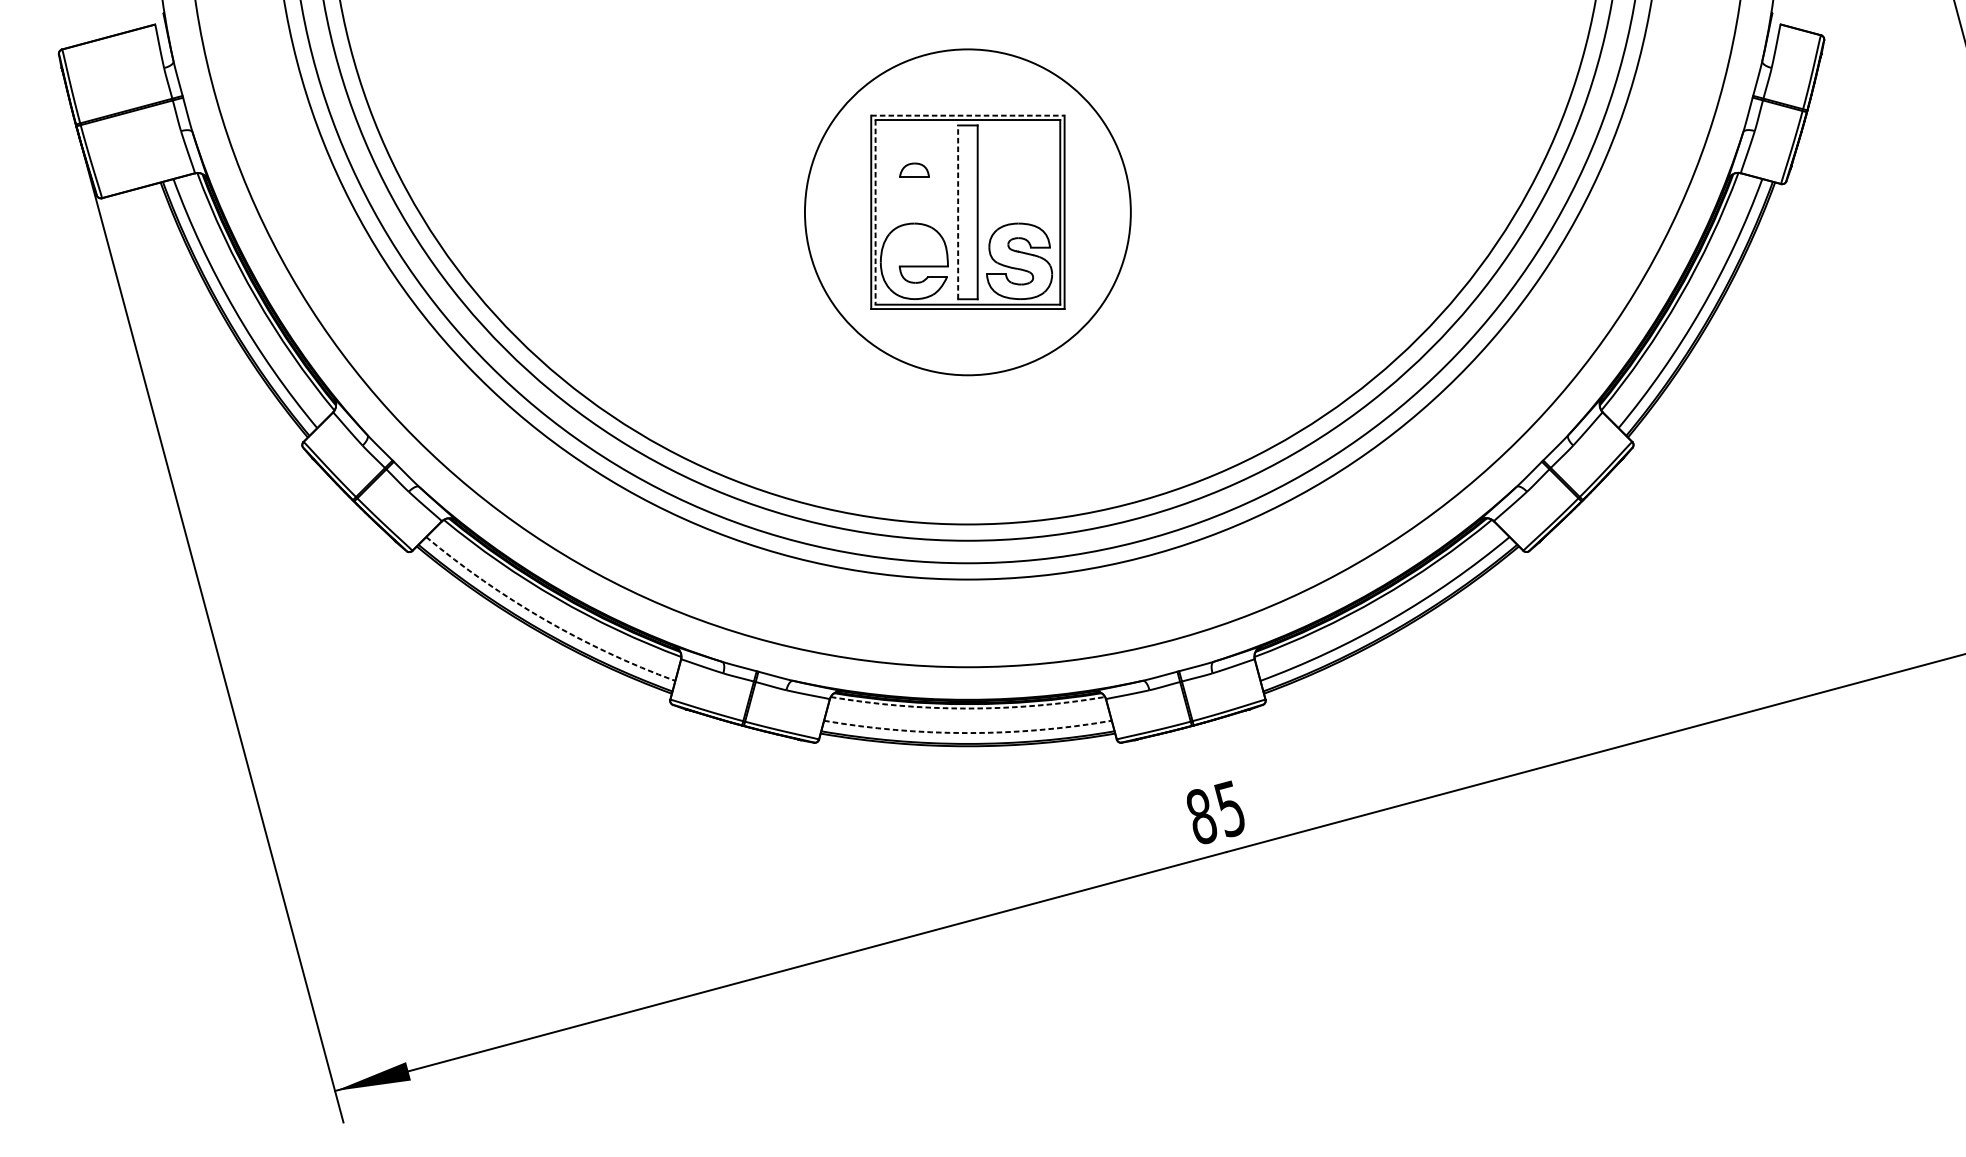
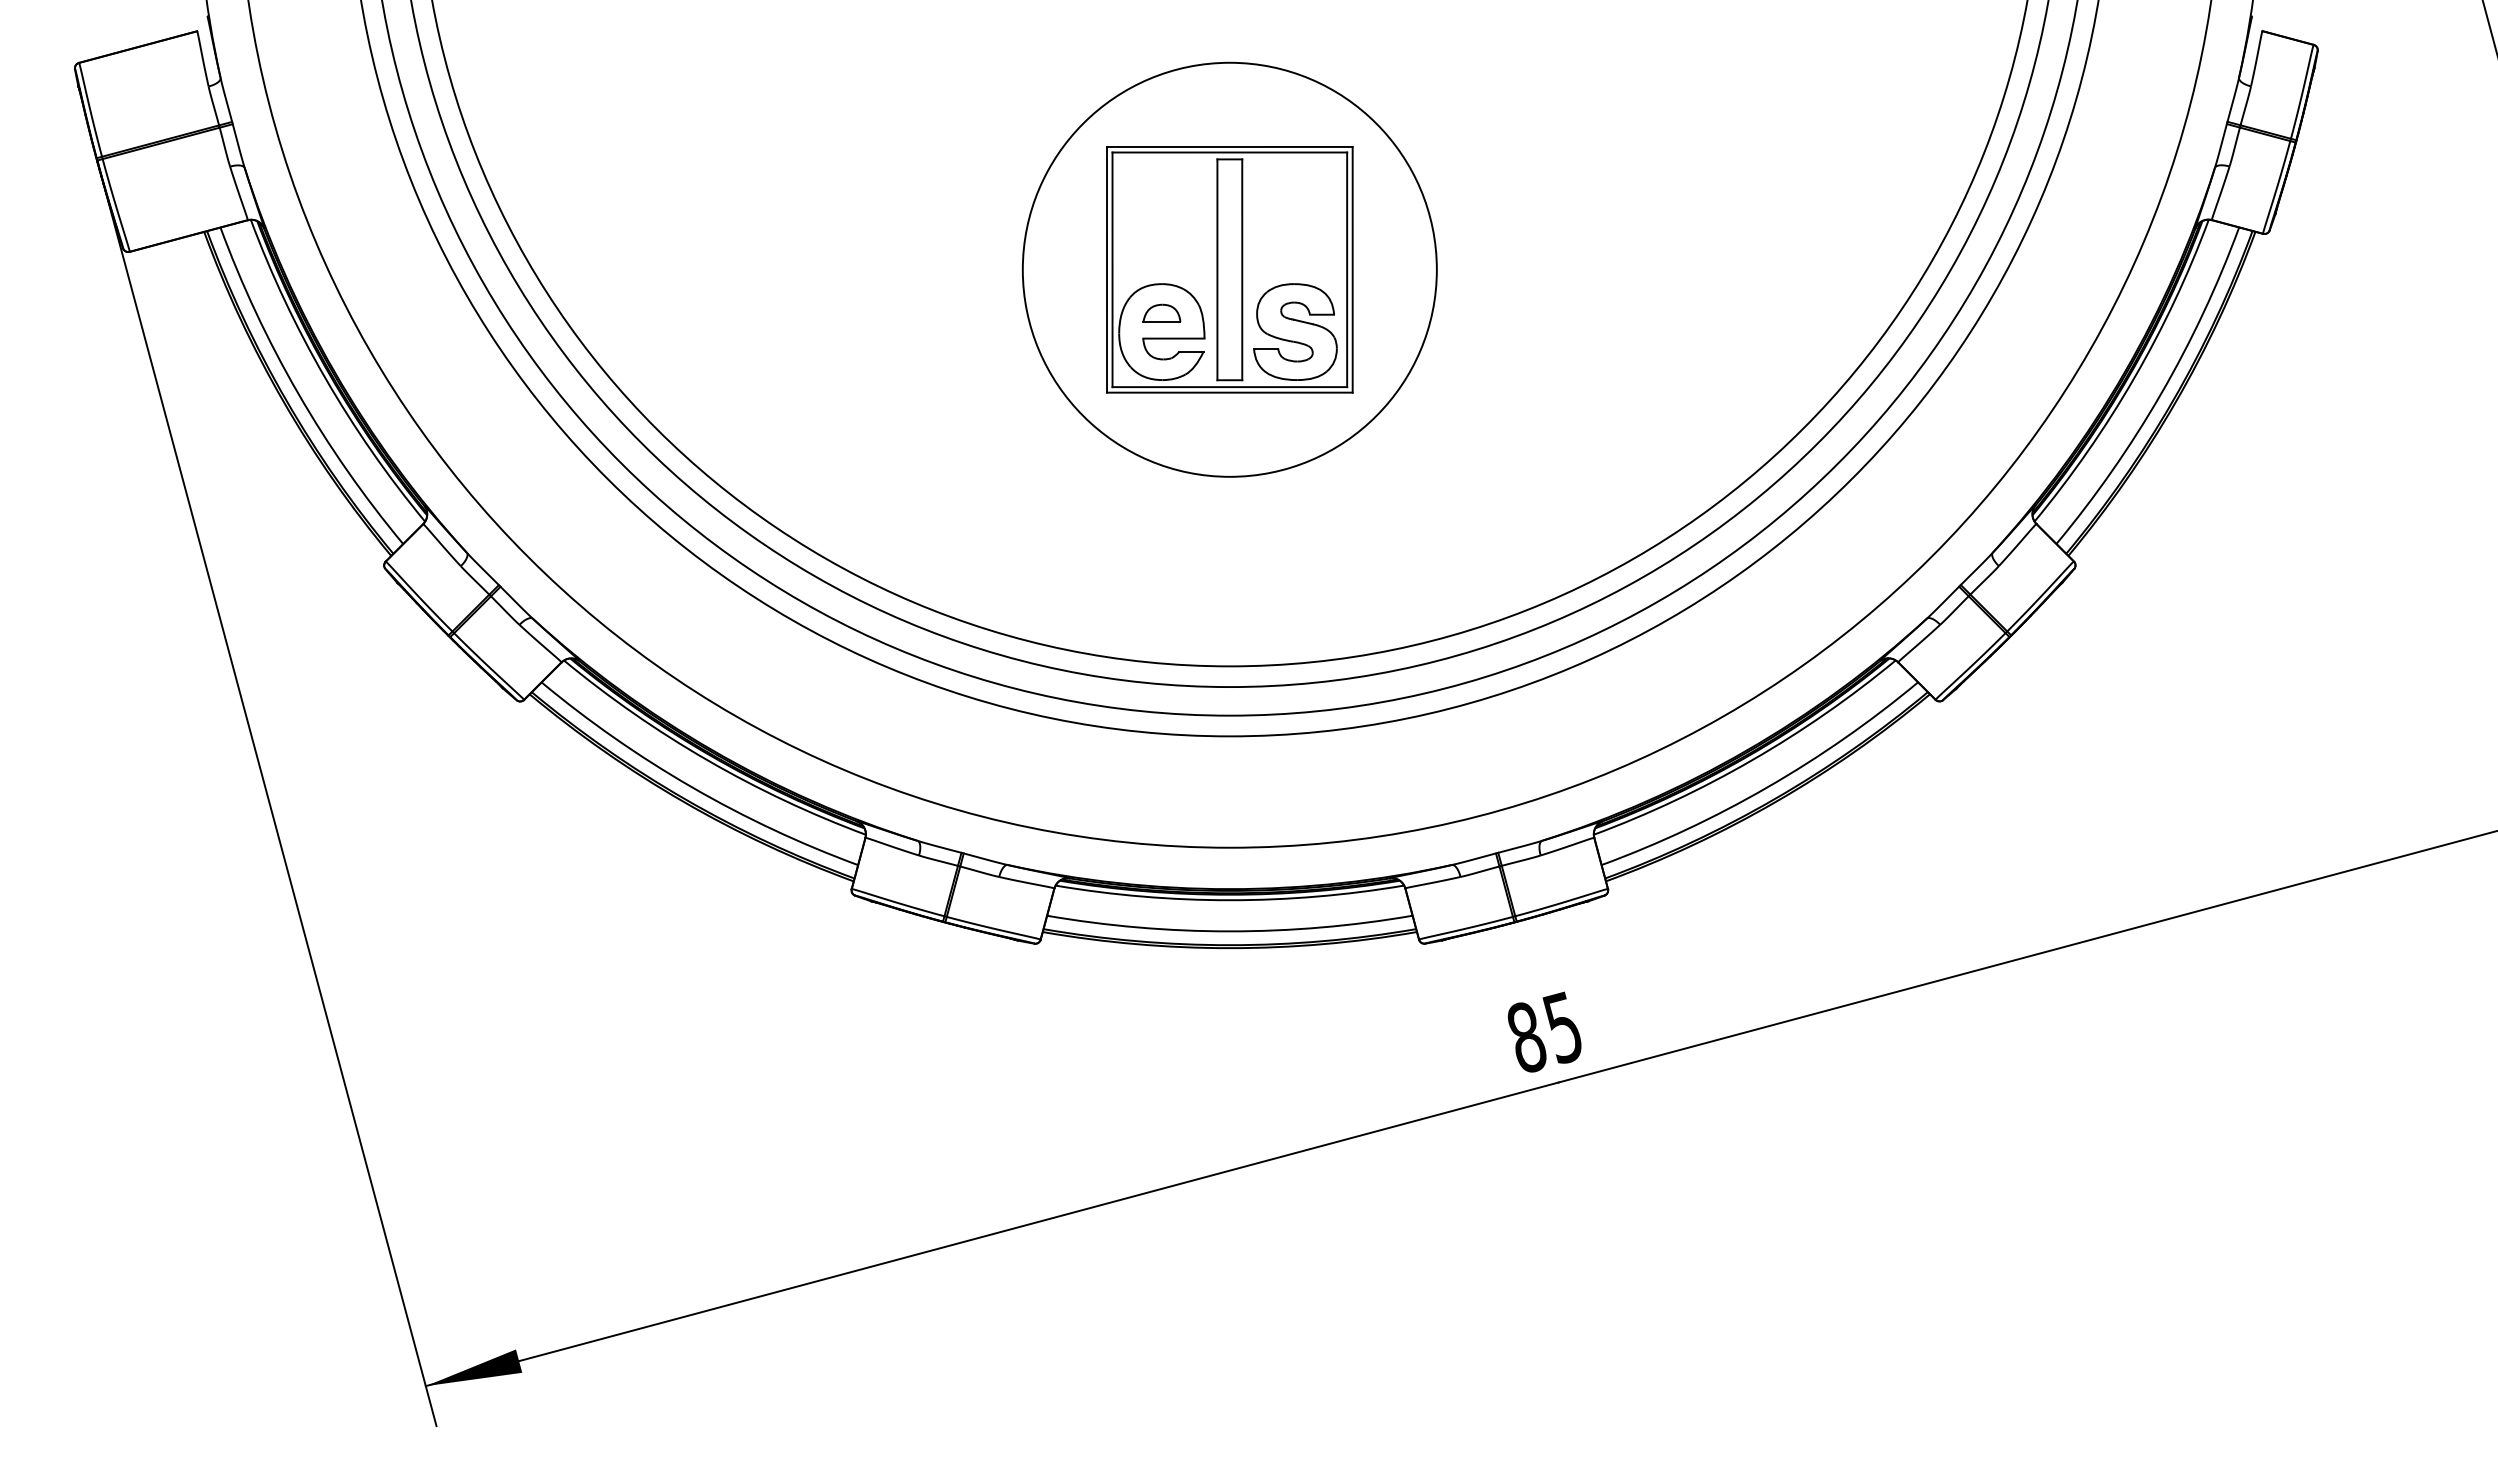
line: (967, 115) -> (1229, 146), dashed -> solid
part: (914, 169) -> (1161, 312), moved
line: (875, 212) -> (1112, 270), dashed -> solid
line: (958, 212) -> (1217, 269), dashed -> solid
arc: (544, 619) -> (692, 787), dashed -> solid
arc: (967, 708) -> (1229, 900), dashed -> solid
arc: (967, 733) -> (1229, 931), dashed -> solid

